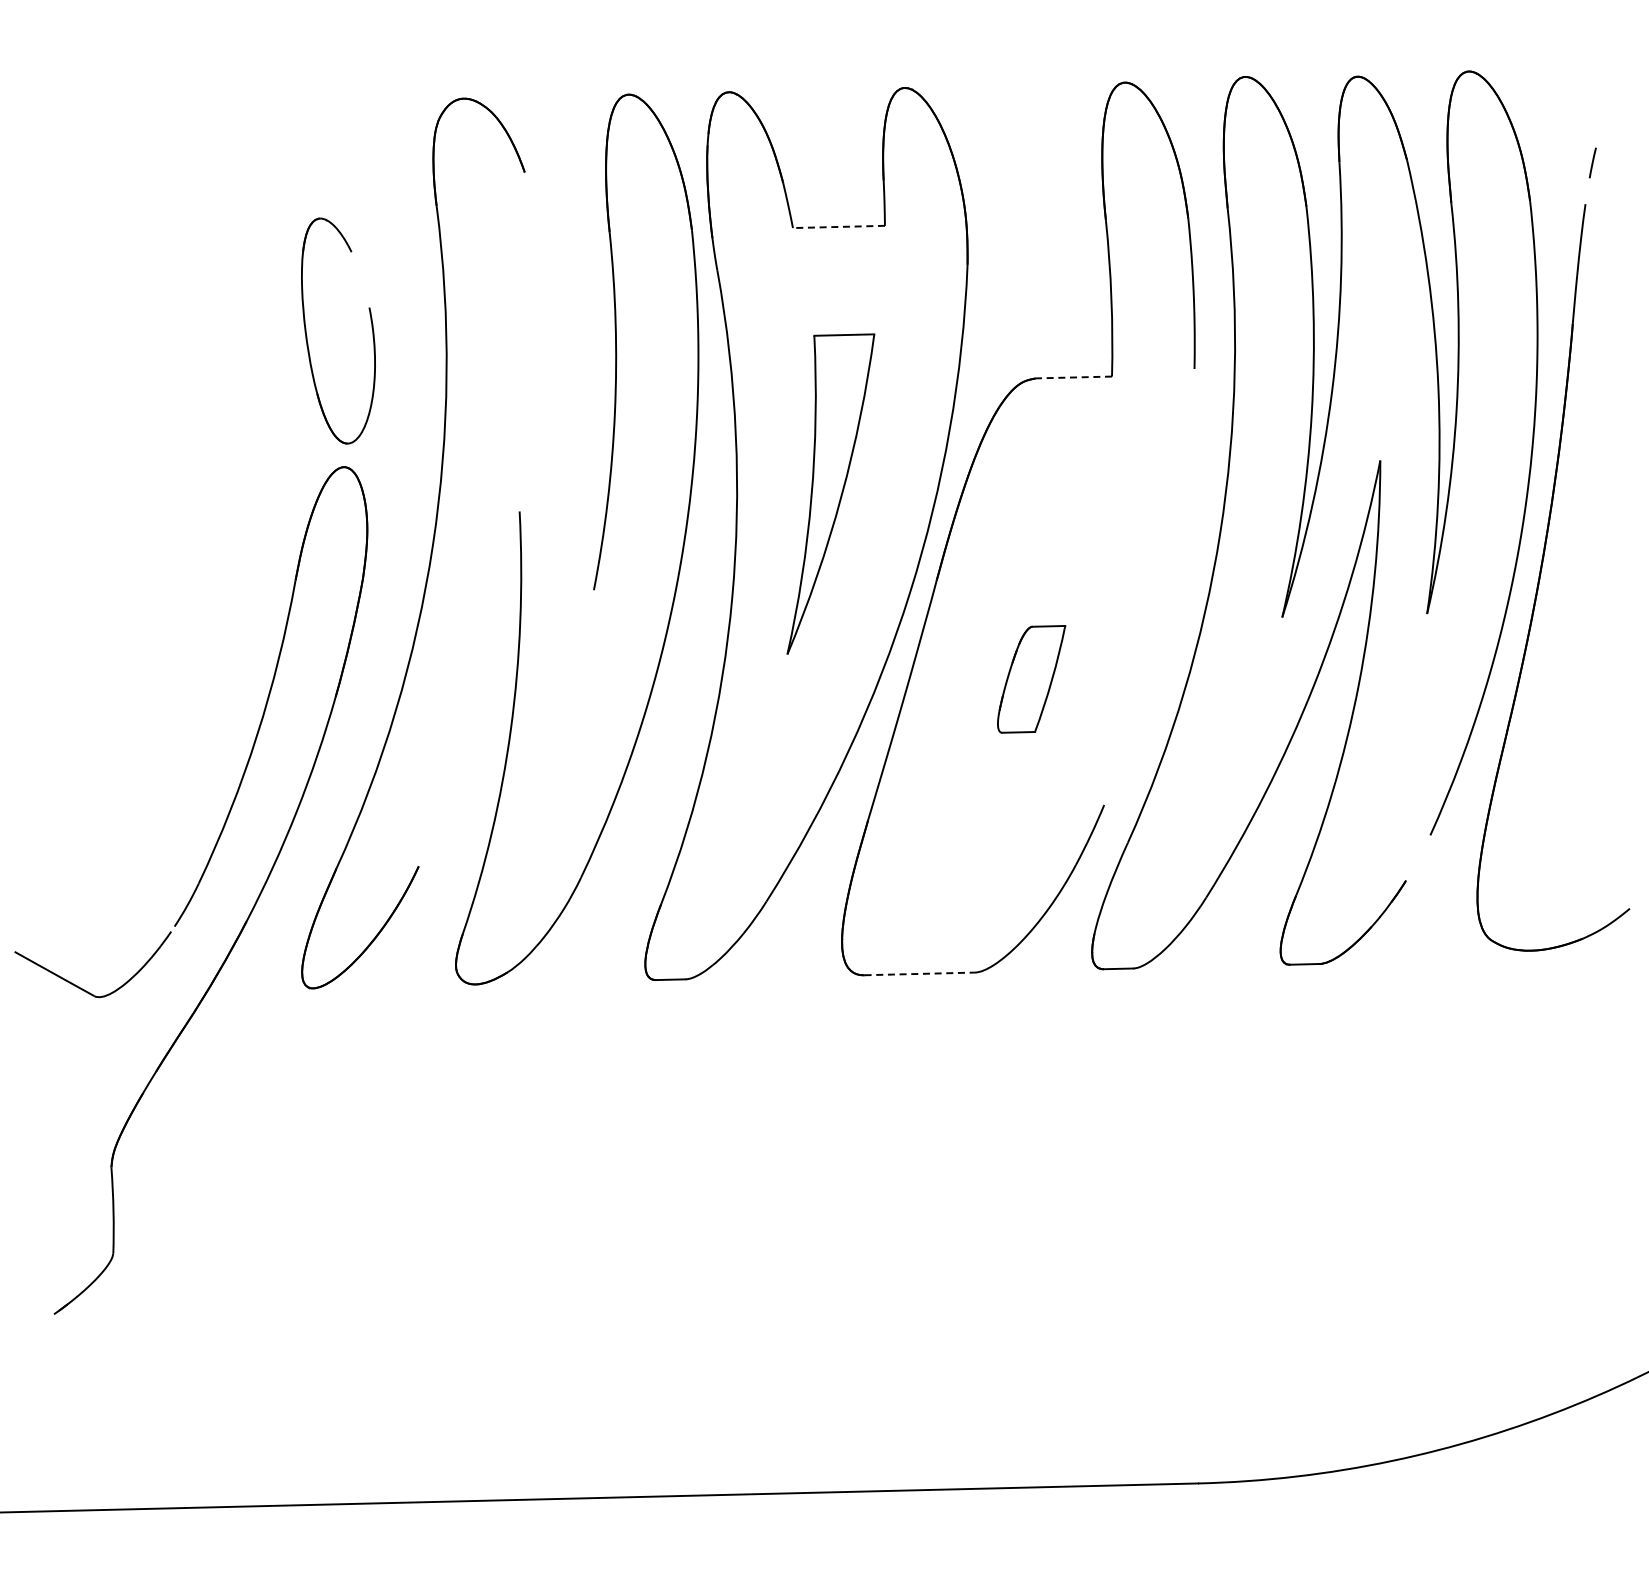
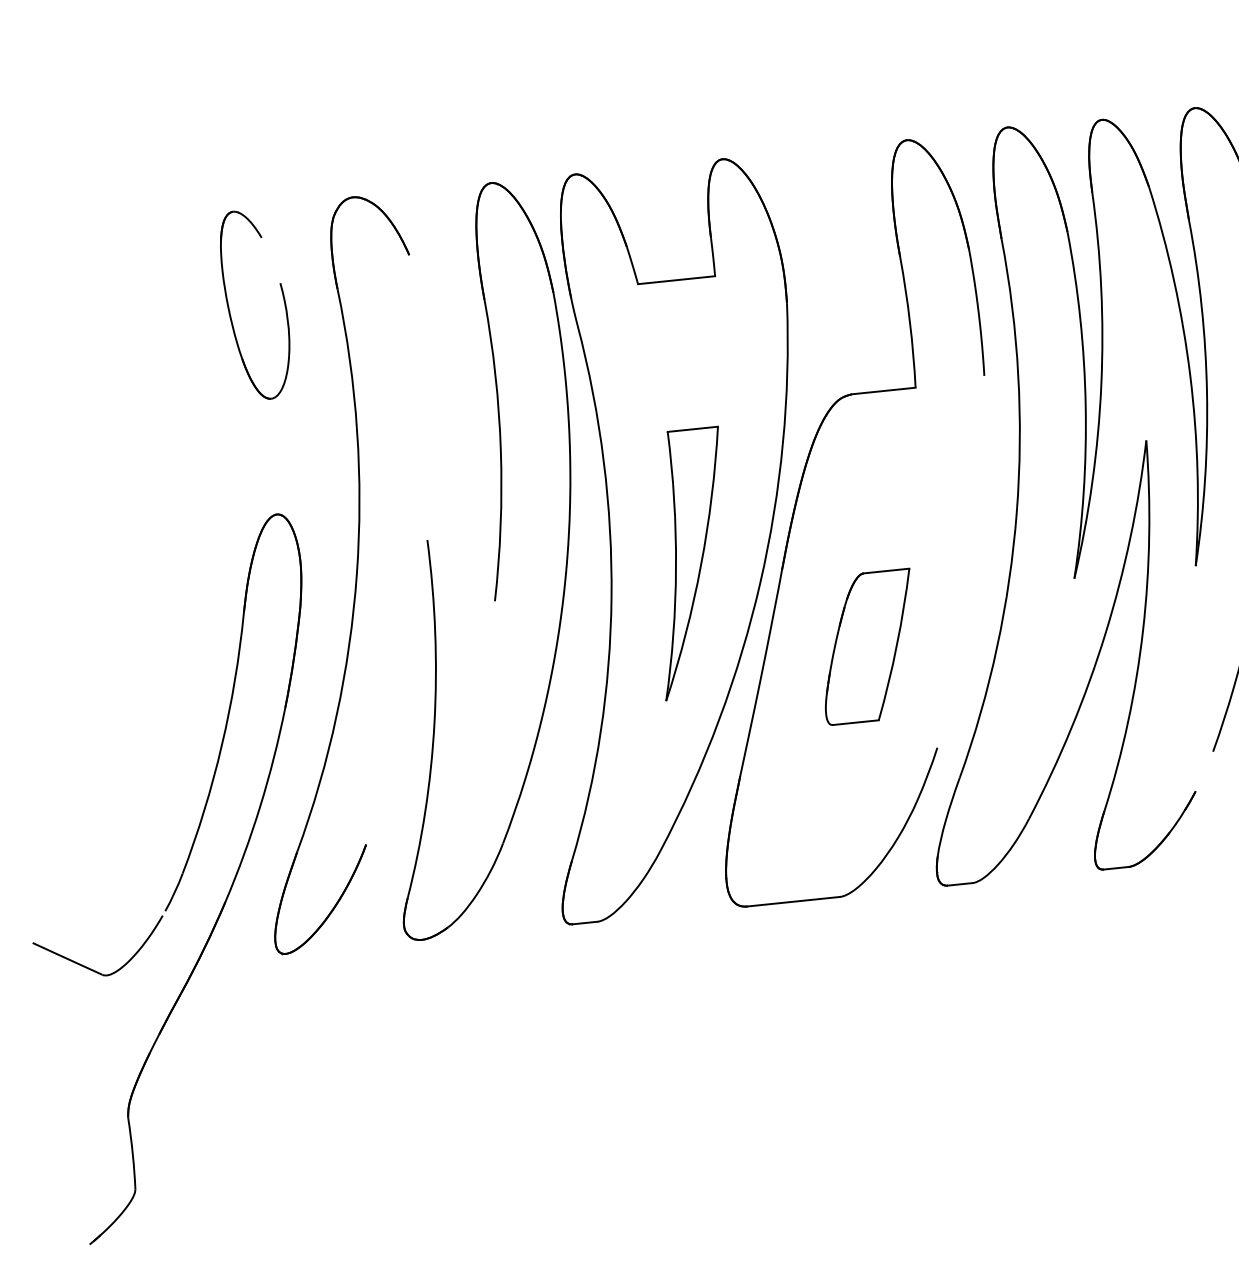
line: (838, 226) -> (676, 279), dashed -> solid
part: (307, 335) -> (230, 310), moved
line: (1073, 377) -> (883, 391), dashed -> solid
part: (830, 493) -> (691, 563), moved
part: (1031, 679) -> (868, 647), size x1.67
line: (920, 973) -> (794, 901), dashed -> solid

